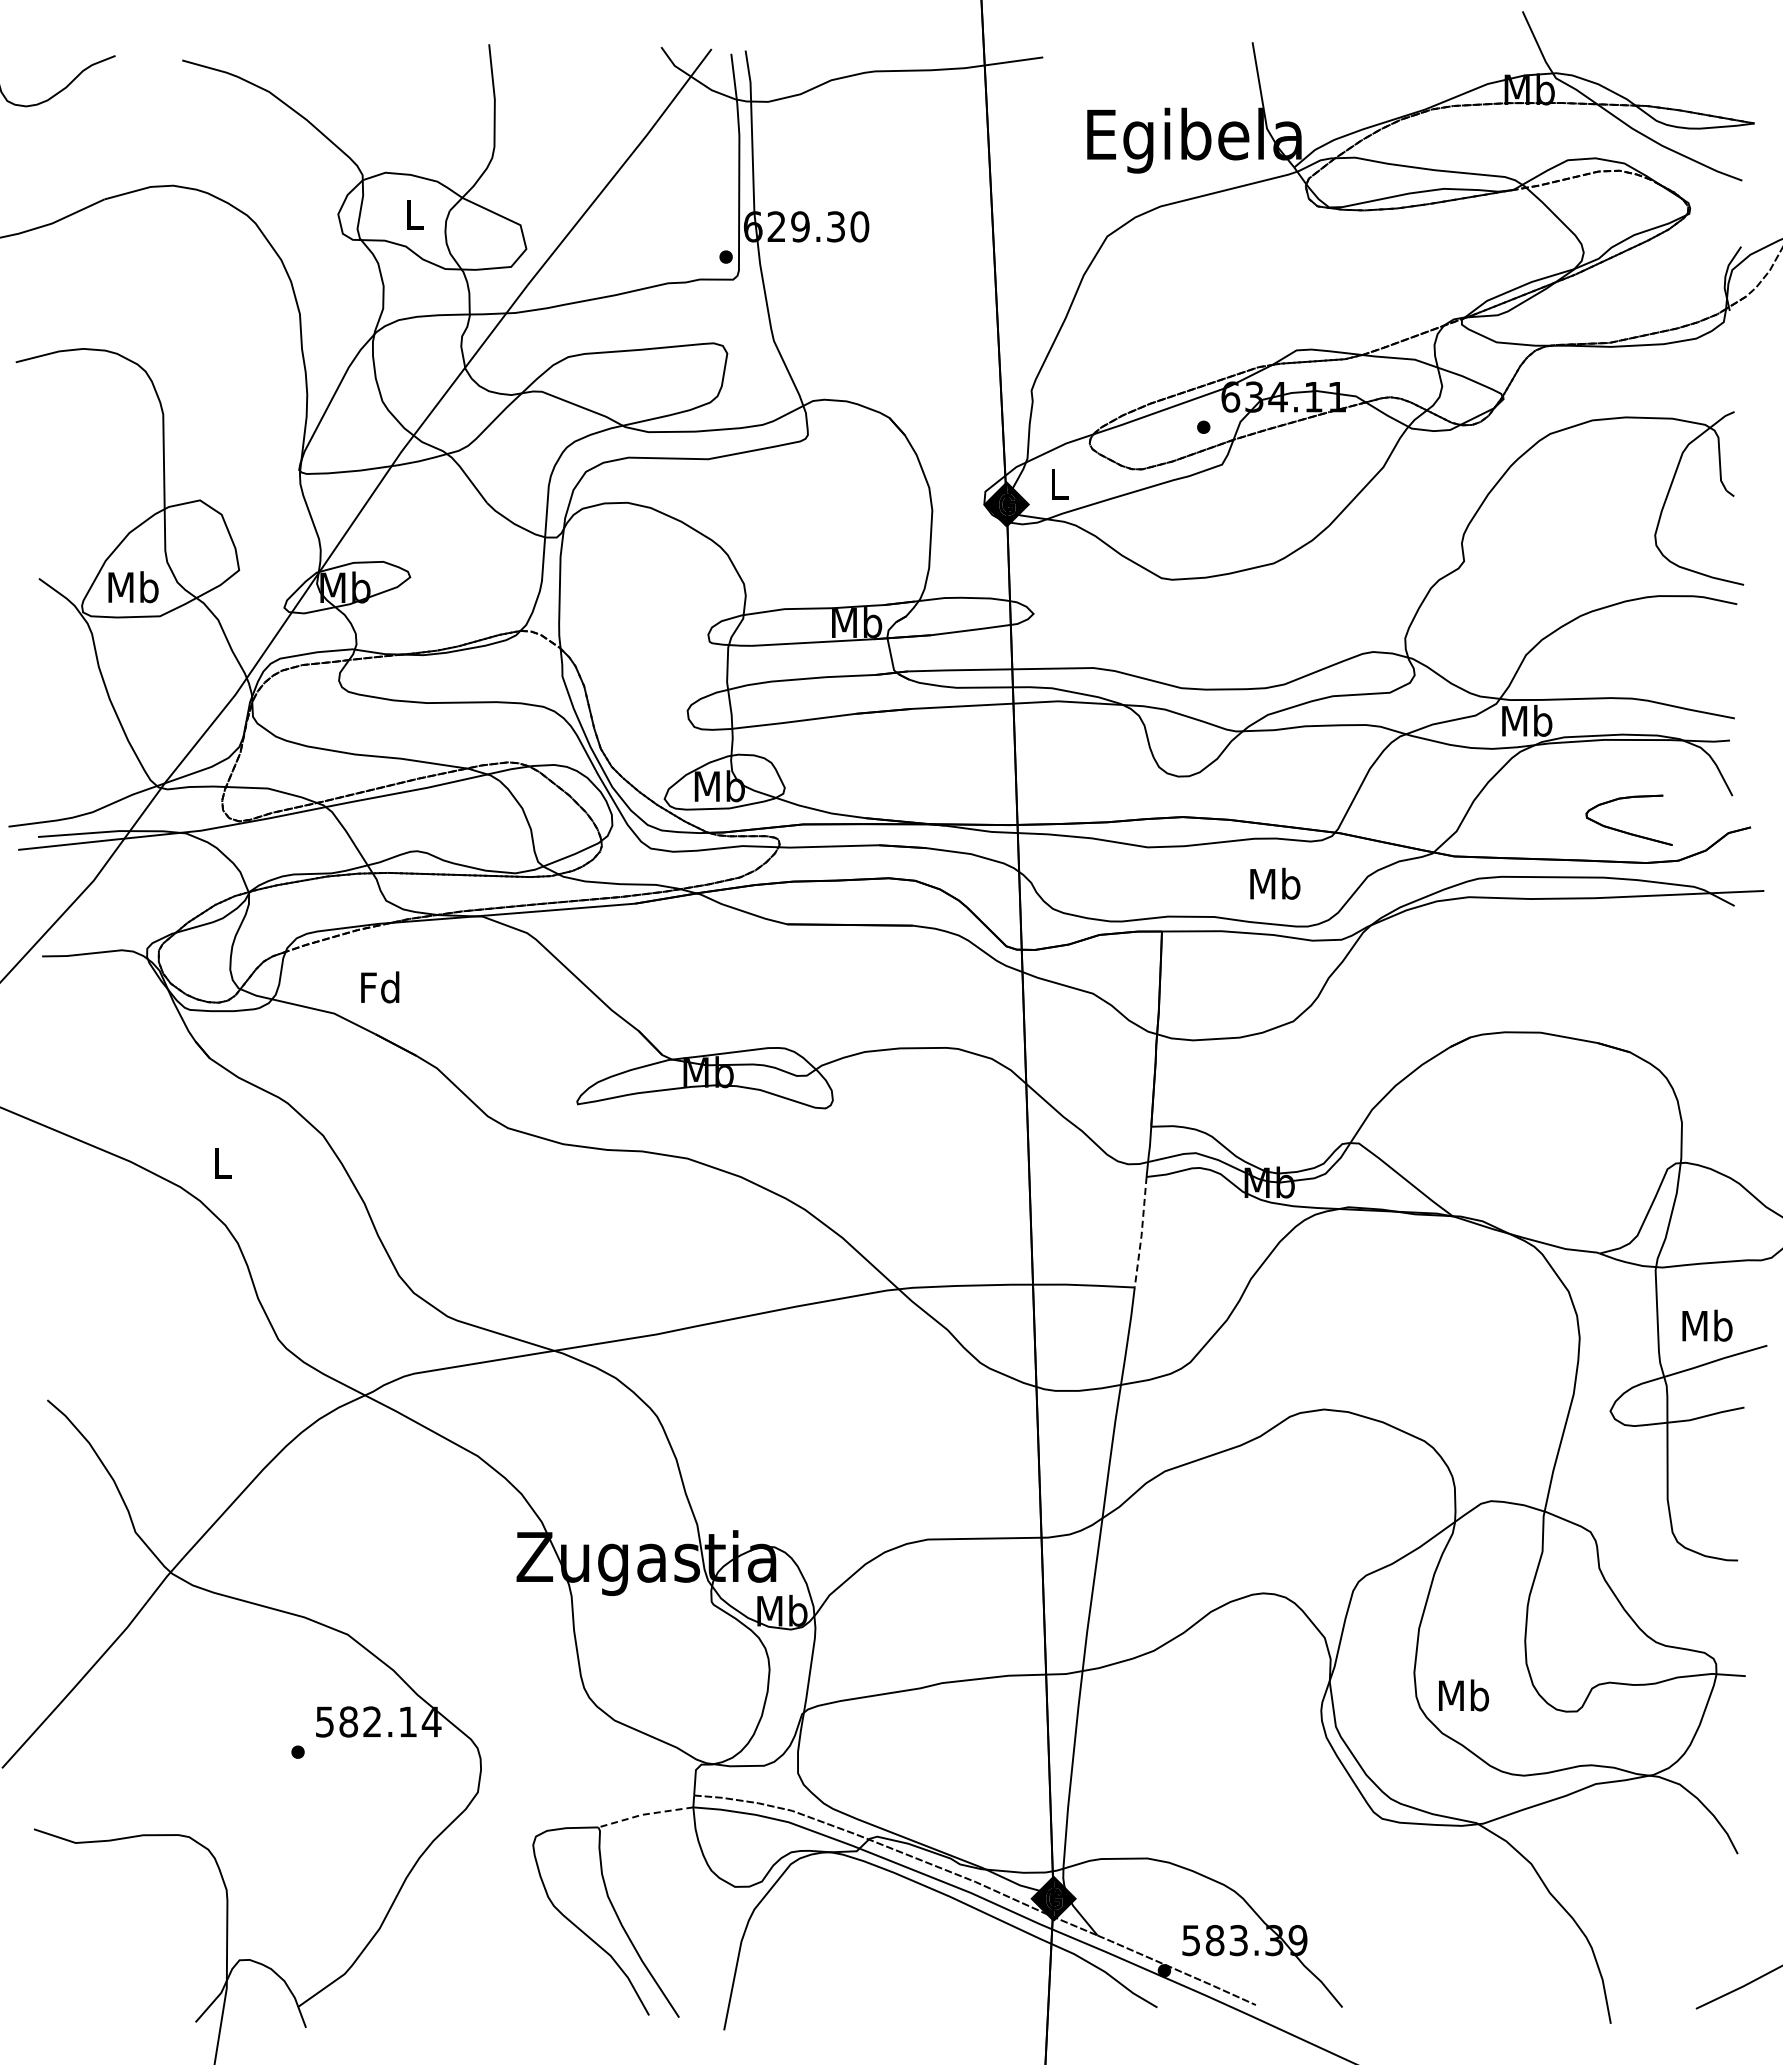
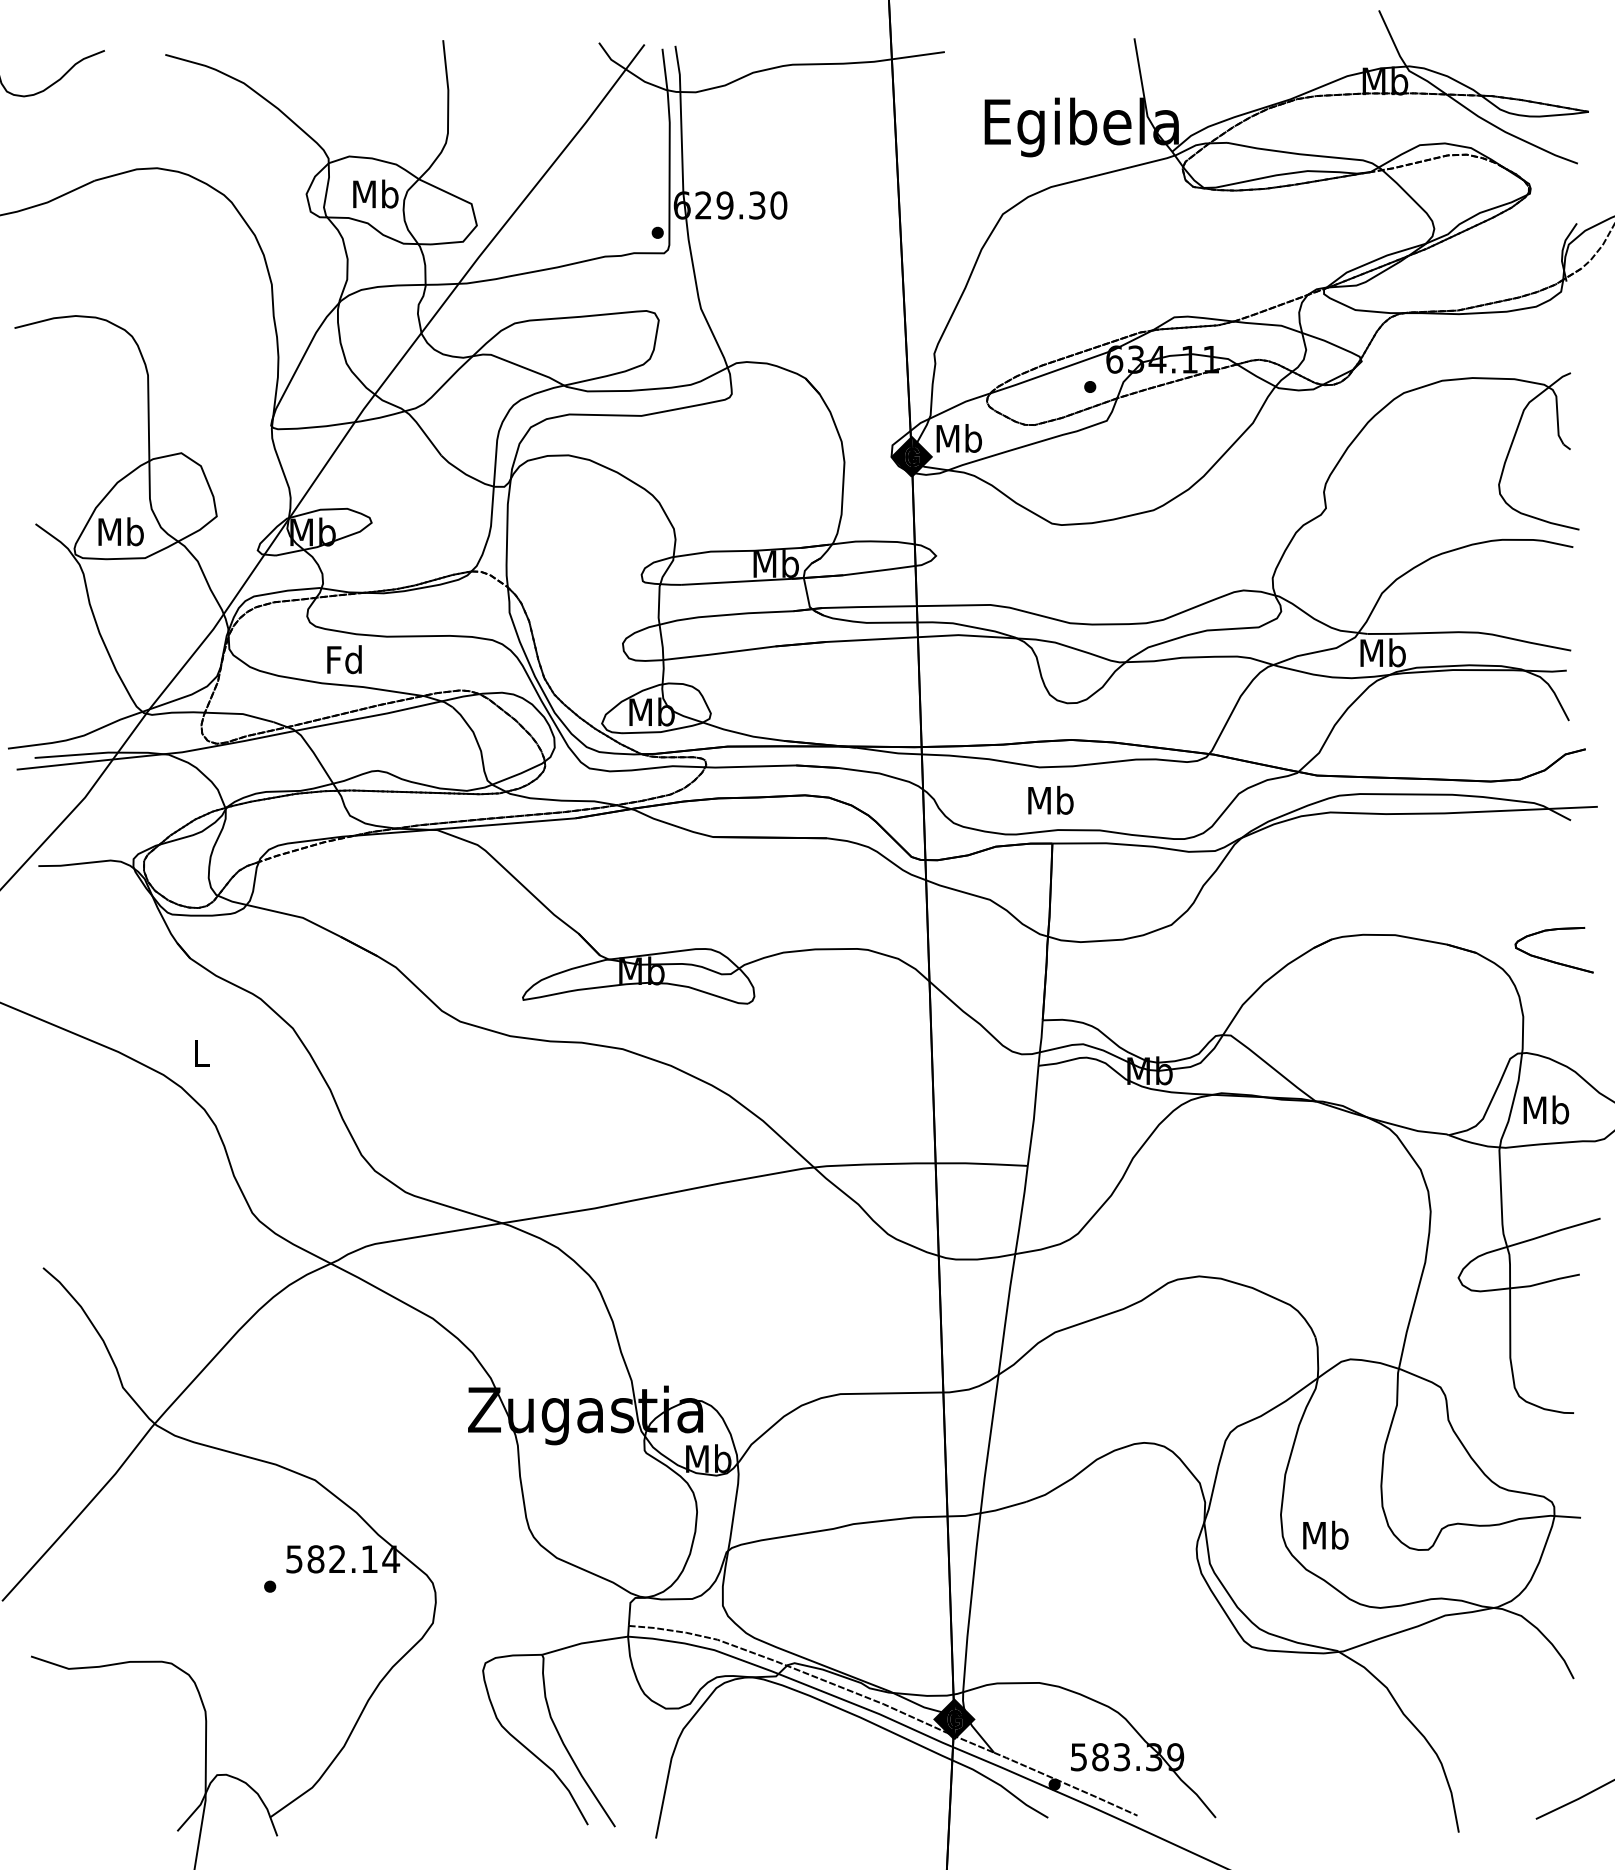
text: (414, 214) -> (375, 194), L -> Mb
text: (1059, 484) -> (959, 438), L -> Mb
part: (1626, 831) -> (1551, 960), moved
text: (1275, 883) -> (1051, 800), moved
text: (380, 987) -> (344, 659), moved
line: (1141, 1232) -> (1033, 1116), dashed -> solid
text: (1707, 1325) -> (1546, 1109), moved
line: (643, 1814) -> (582, 1643), dashed -> solid

